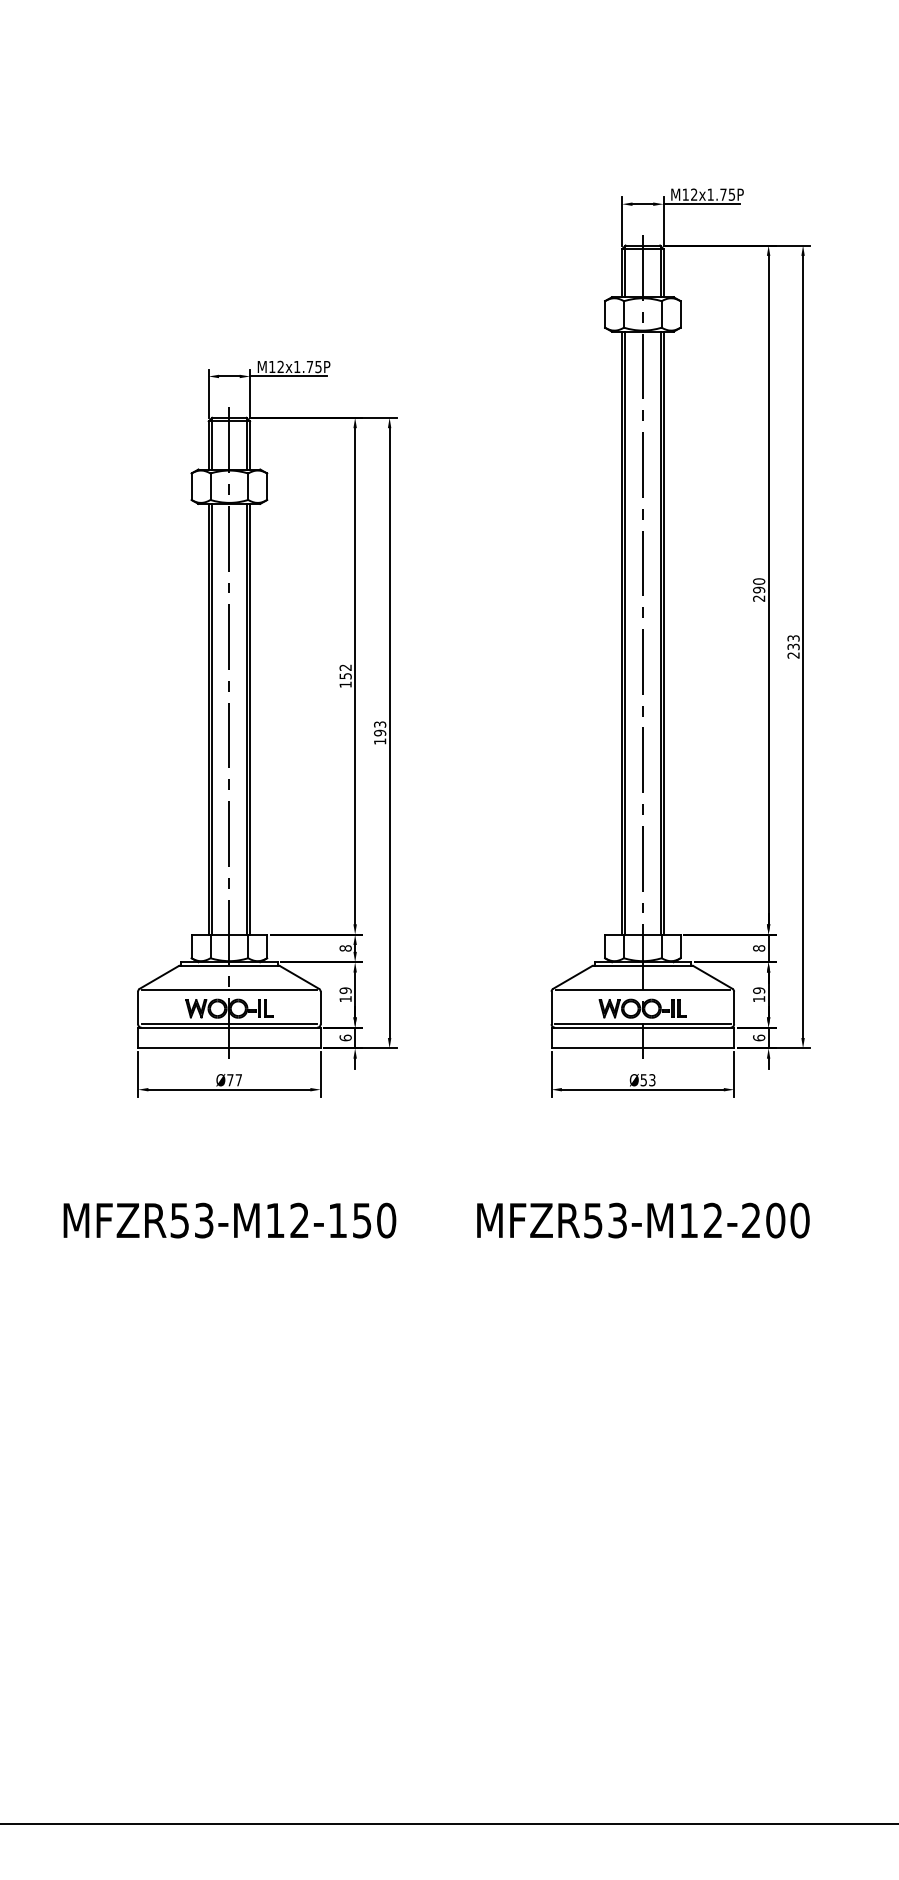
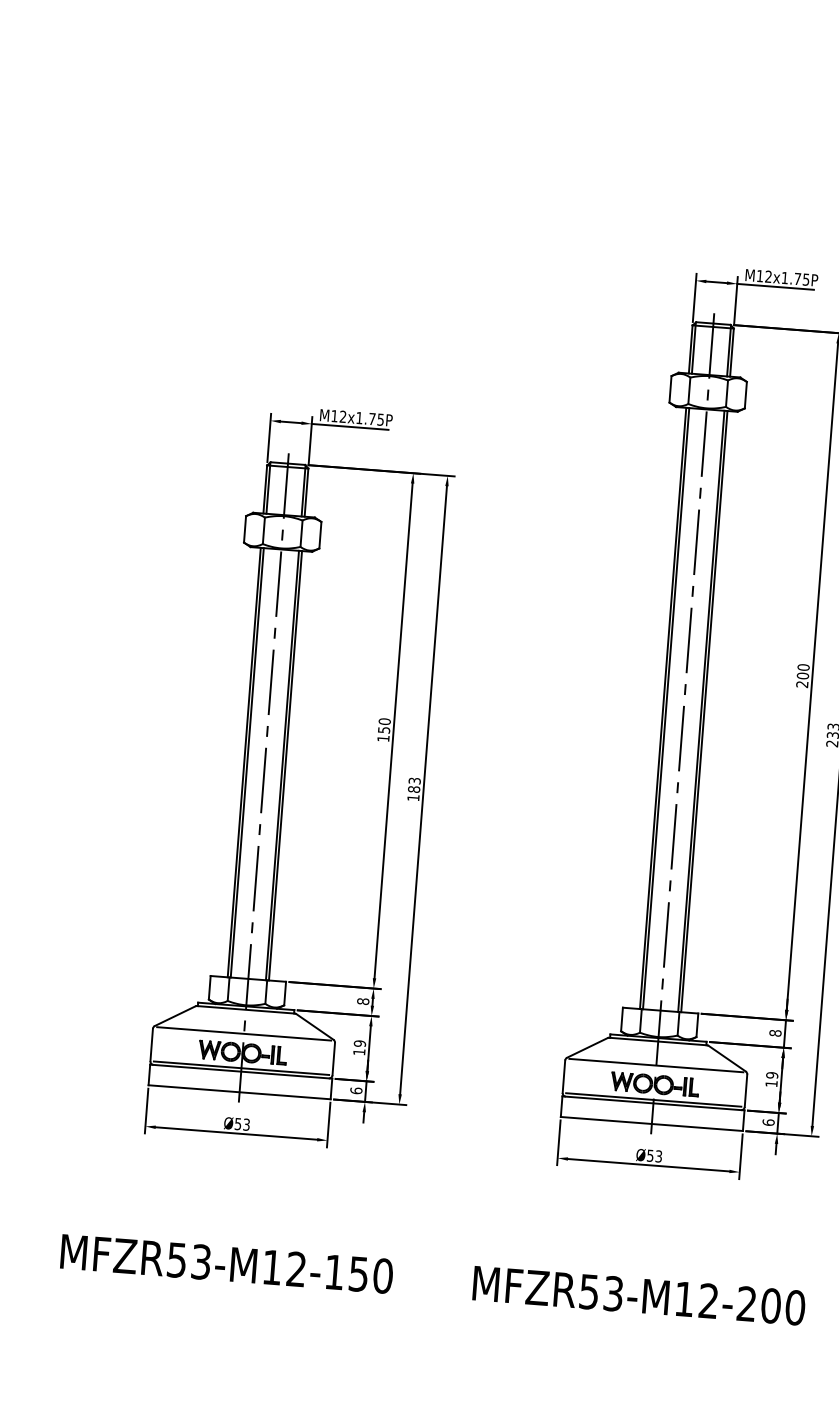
text: (759, 590) -> (803, 676), 290 -> 200
text: (345, 667) -> (384, 721), 152 -> 150
text: (380, 732) -> (414, 788), 193 -> 183
text: (234, 1080) -> (242, 1124), Ø77 -> Ø53

